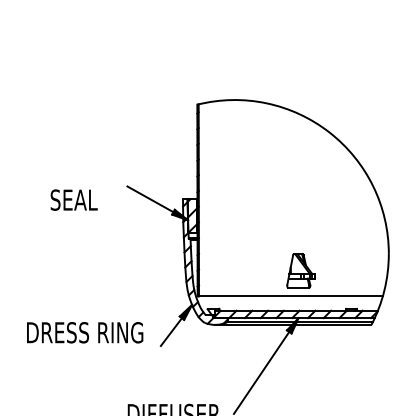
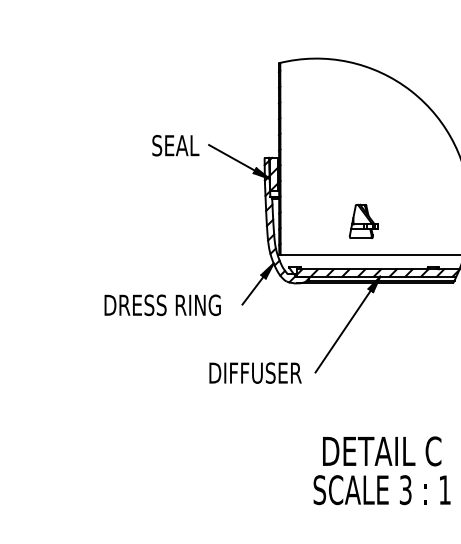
part: (73, 199) -> (175, 145), moved
part: (300, 269) -> (363, 220), moved
part: (84, 332) -> (162, 305), moved

